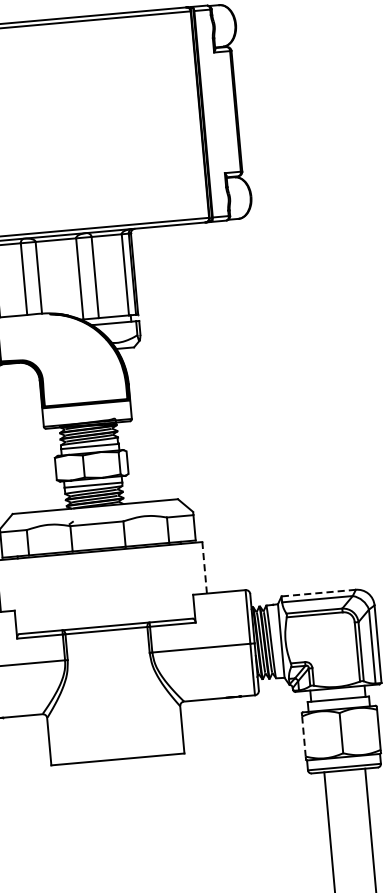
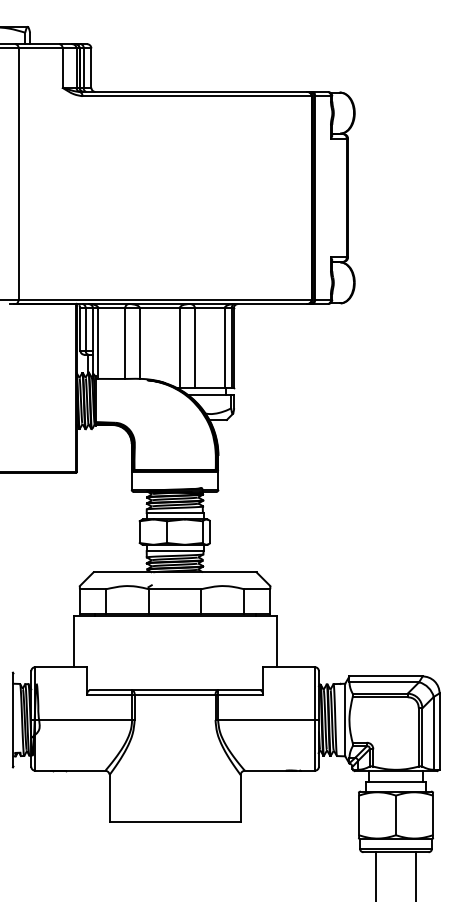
line: (204, 567) -> (276, 641), dashed -> solid
line: (319, 593) -> (386, 676), dashed -> solid
line: (304, 736) -> (359, 815), dashed -> solid

